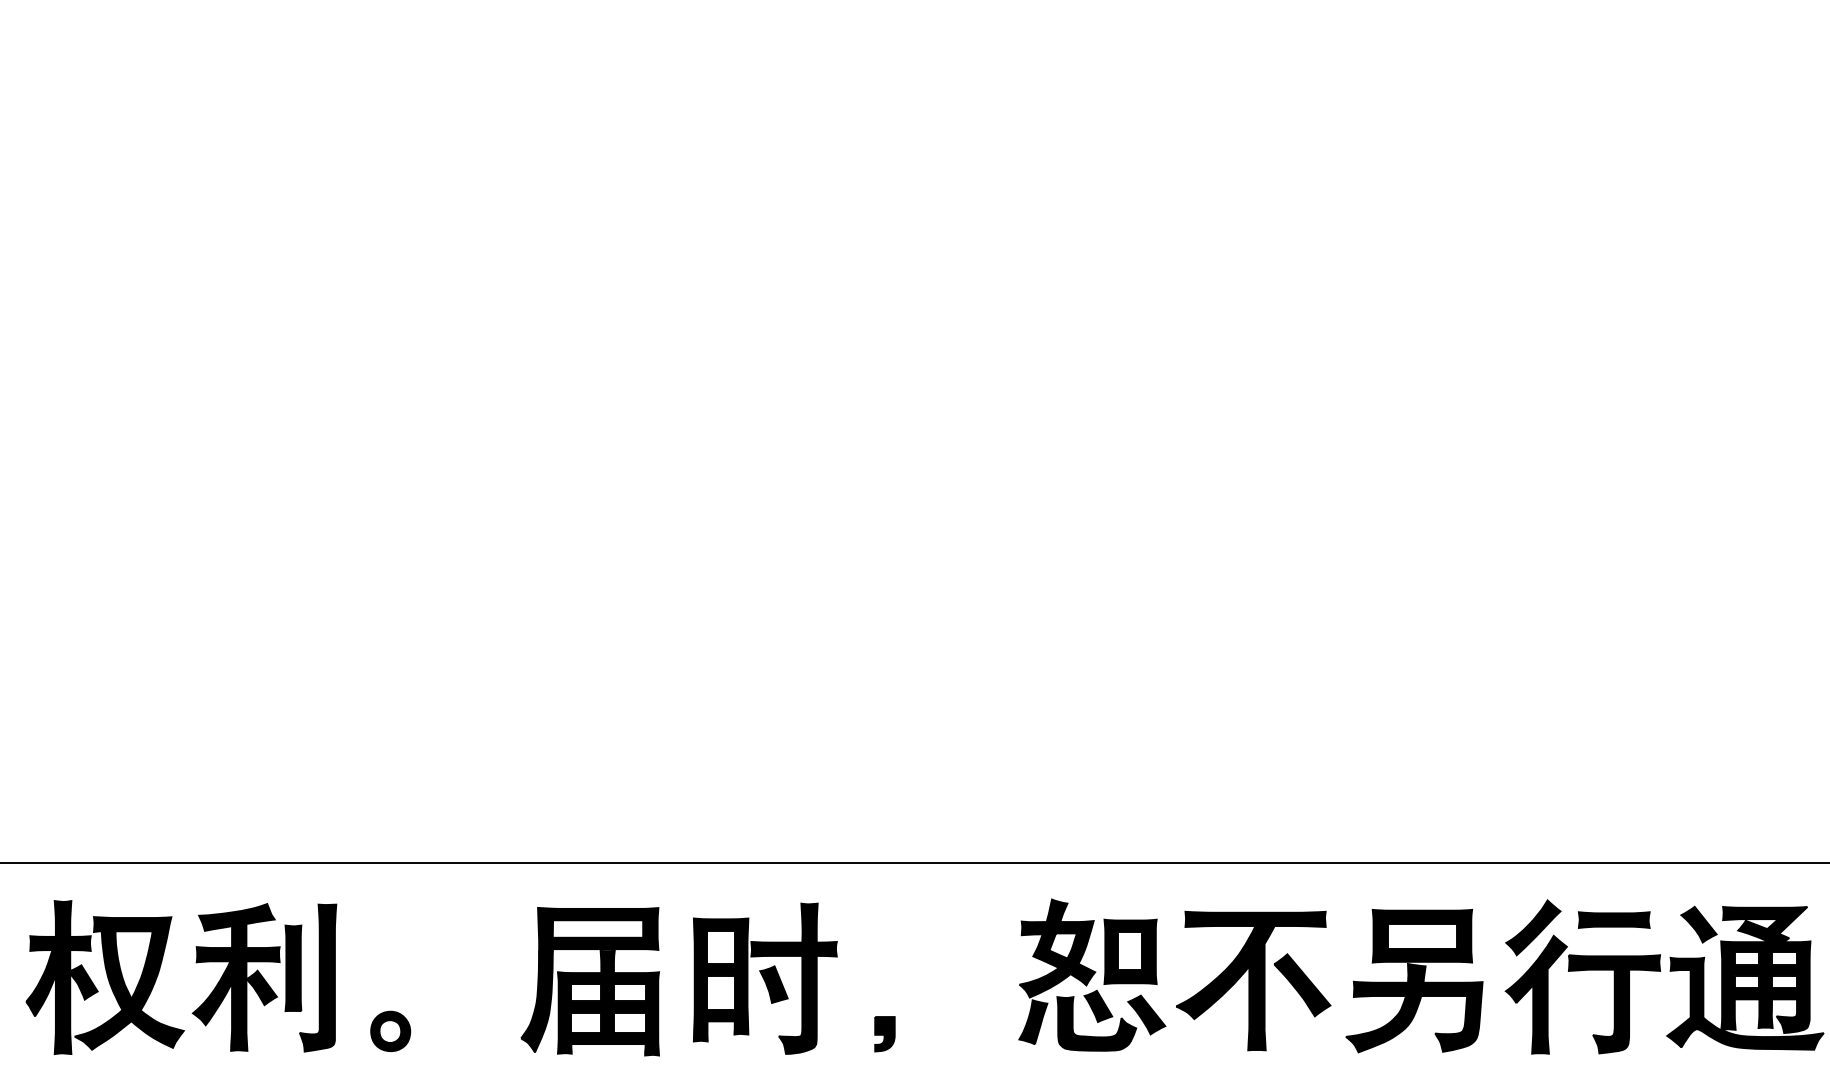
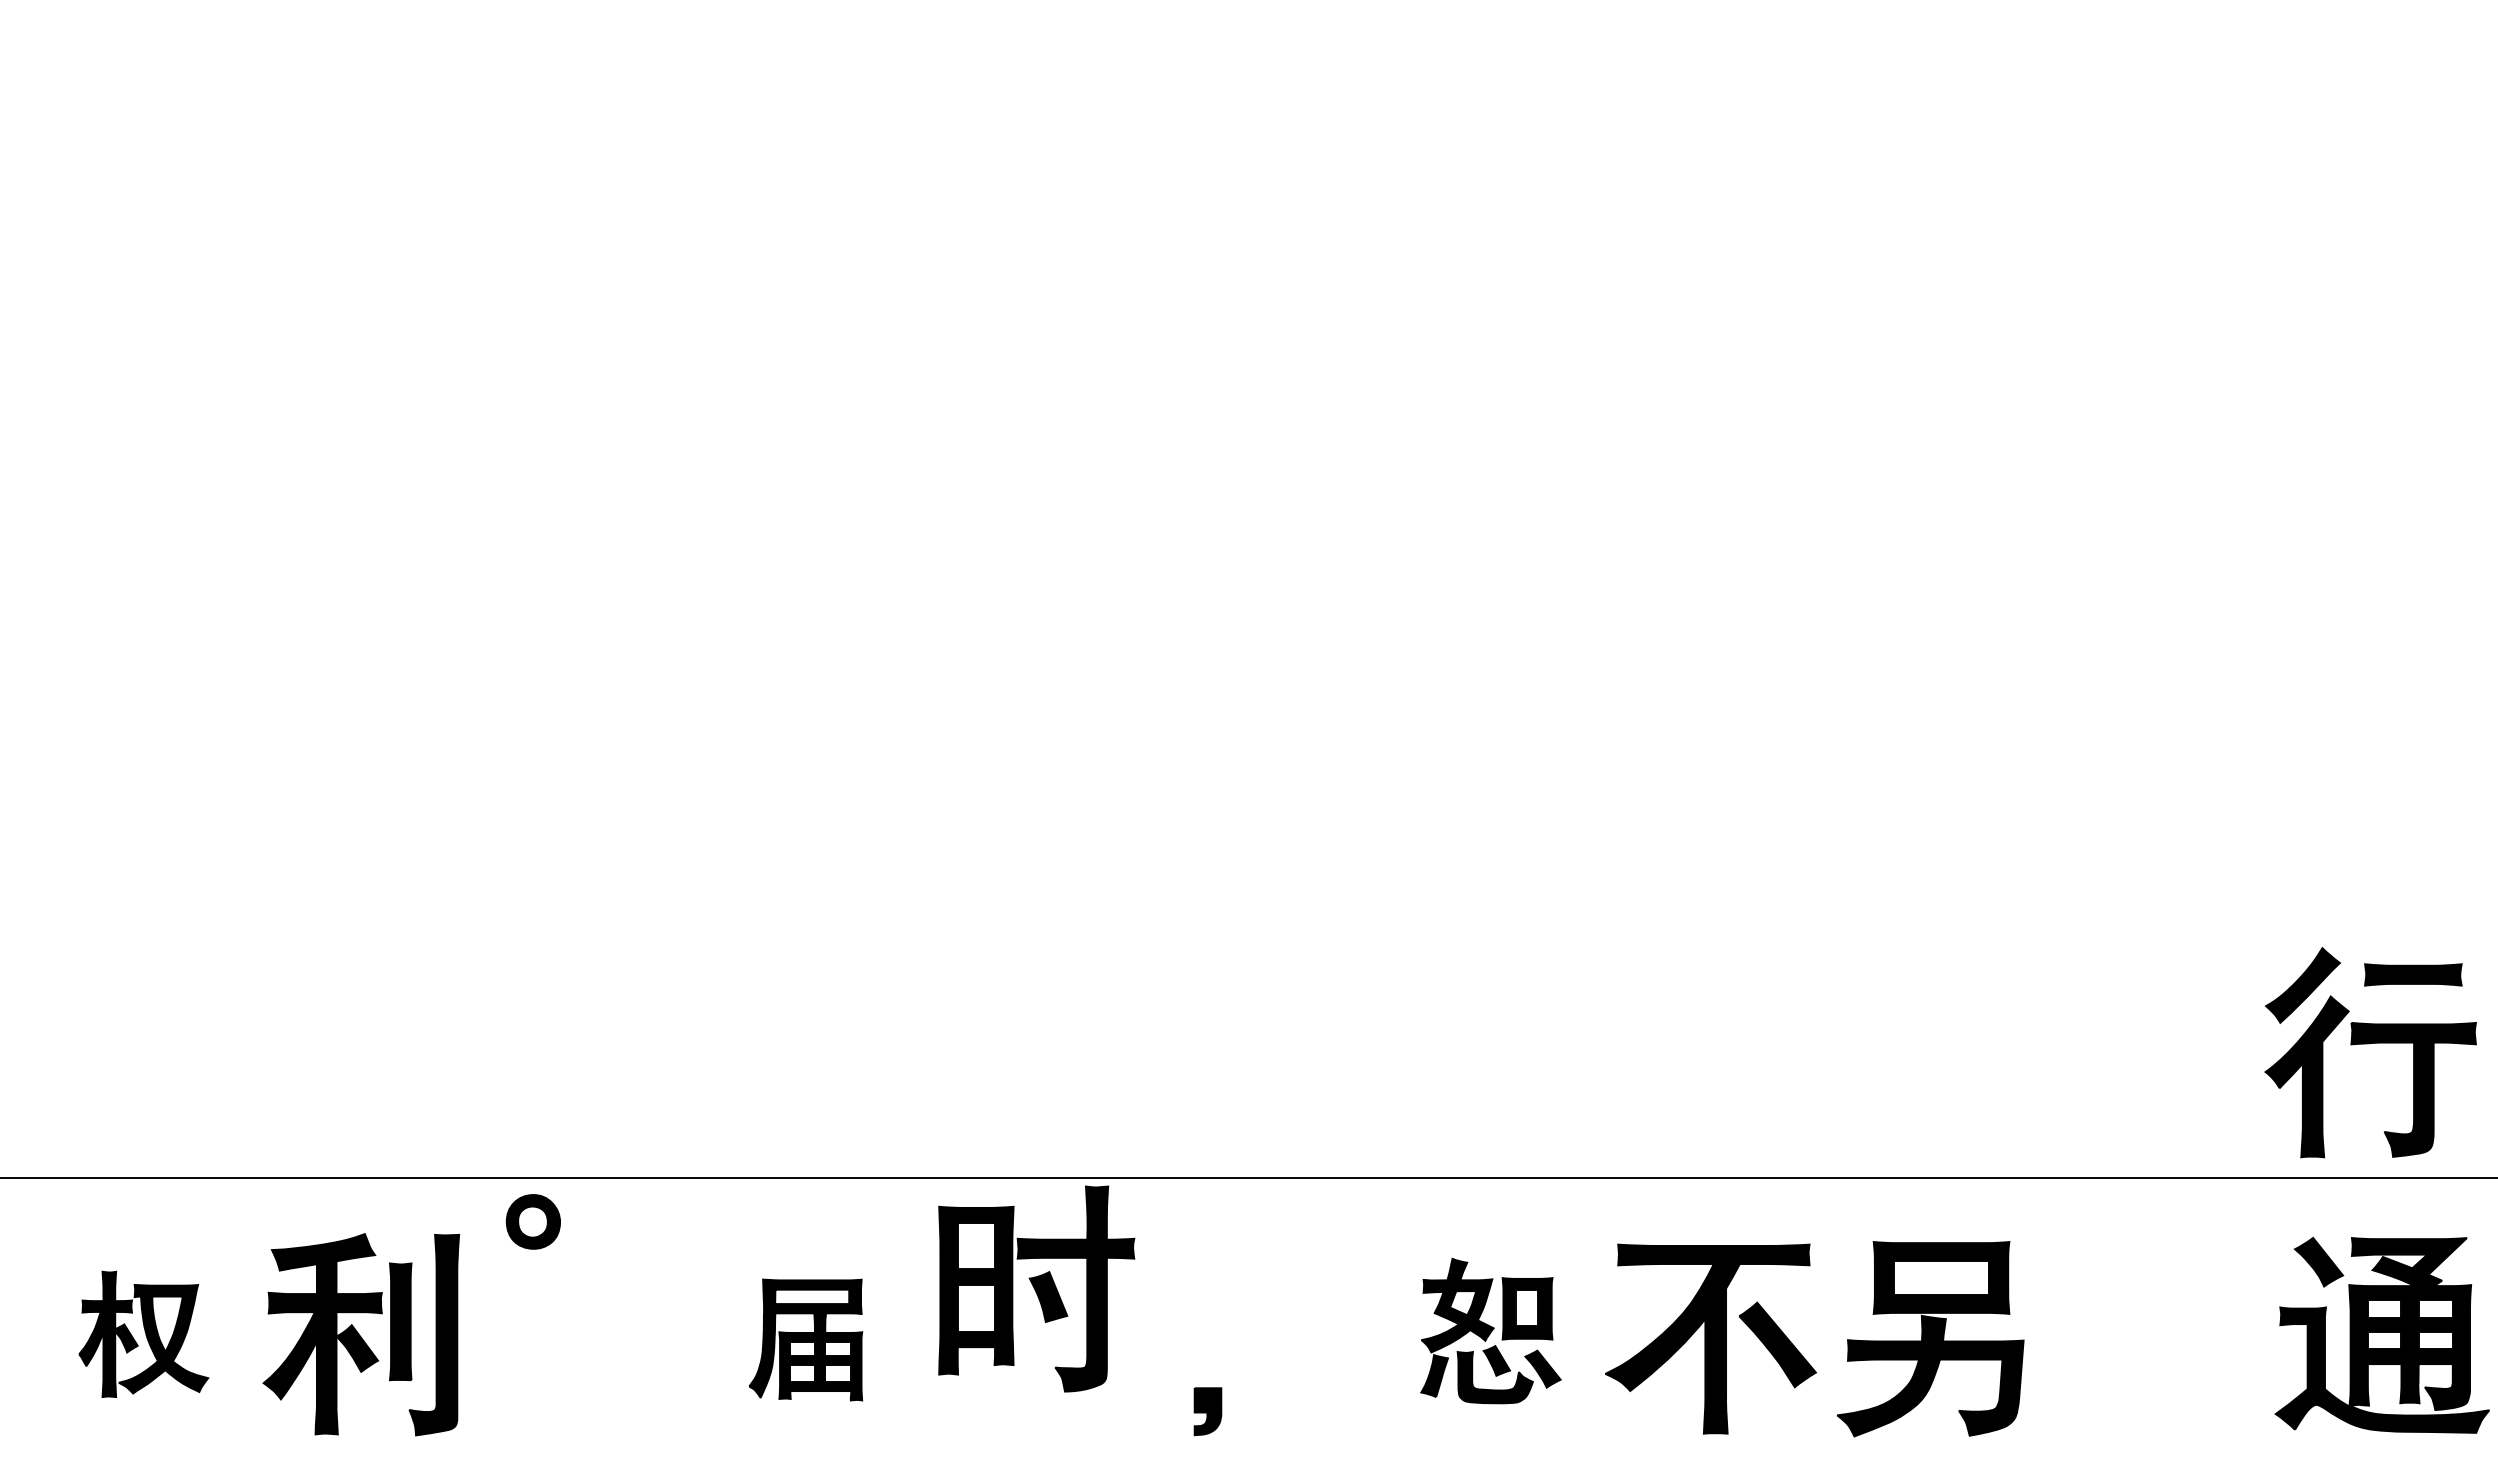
part: (1582, 971) -> (2369, 1044), moved
part: (1091, 974) -> (1490, 1330), size x0.7
part: (105, 977) -> (143, 1334), size x0.6
part: (765, 978) -> (1036, 1288), moved
part: (590, 981) -> (805, 1339), size x0.6
part: (390, 1031) -> (532, 1221), moved

